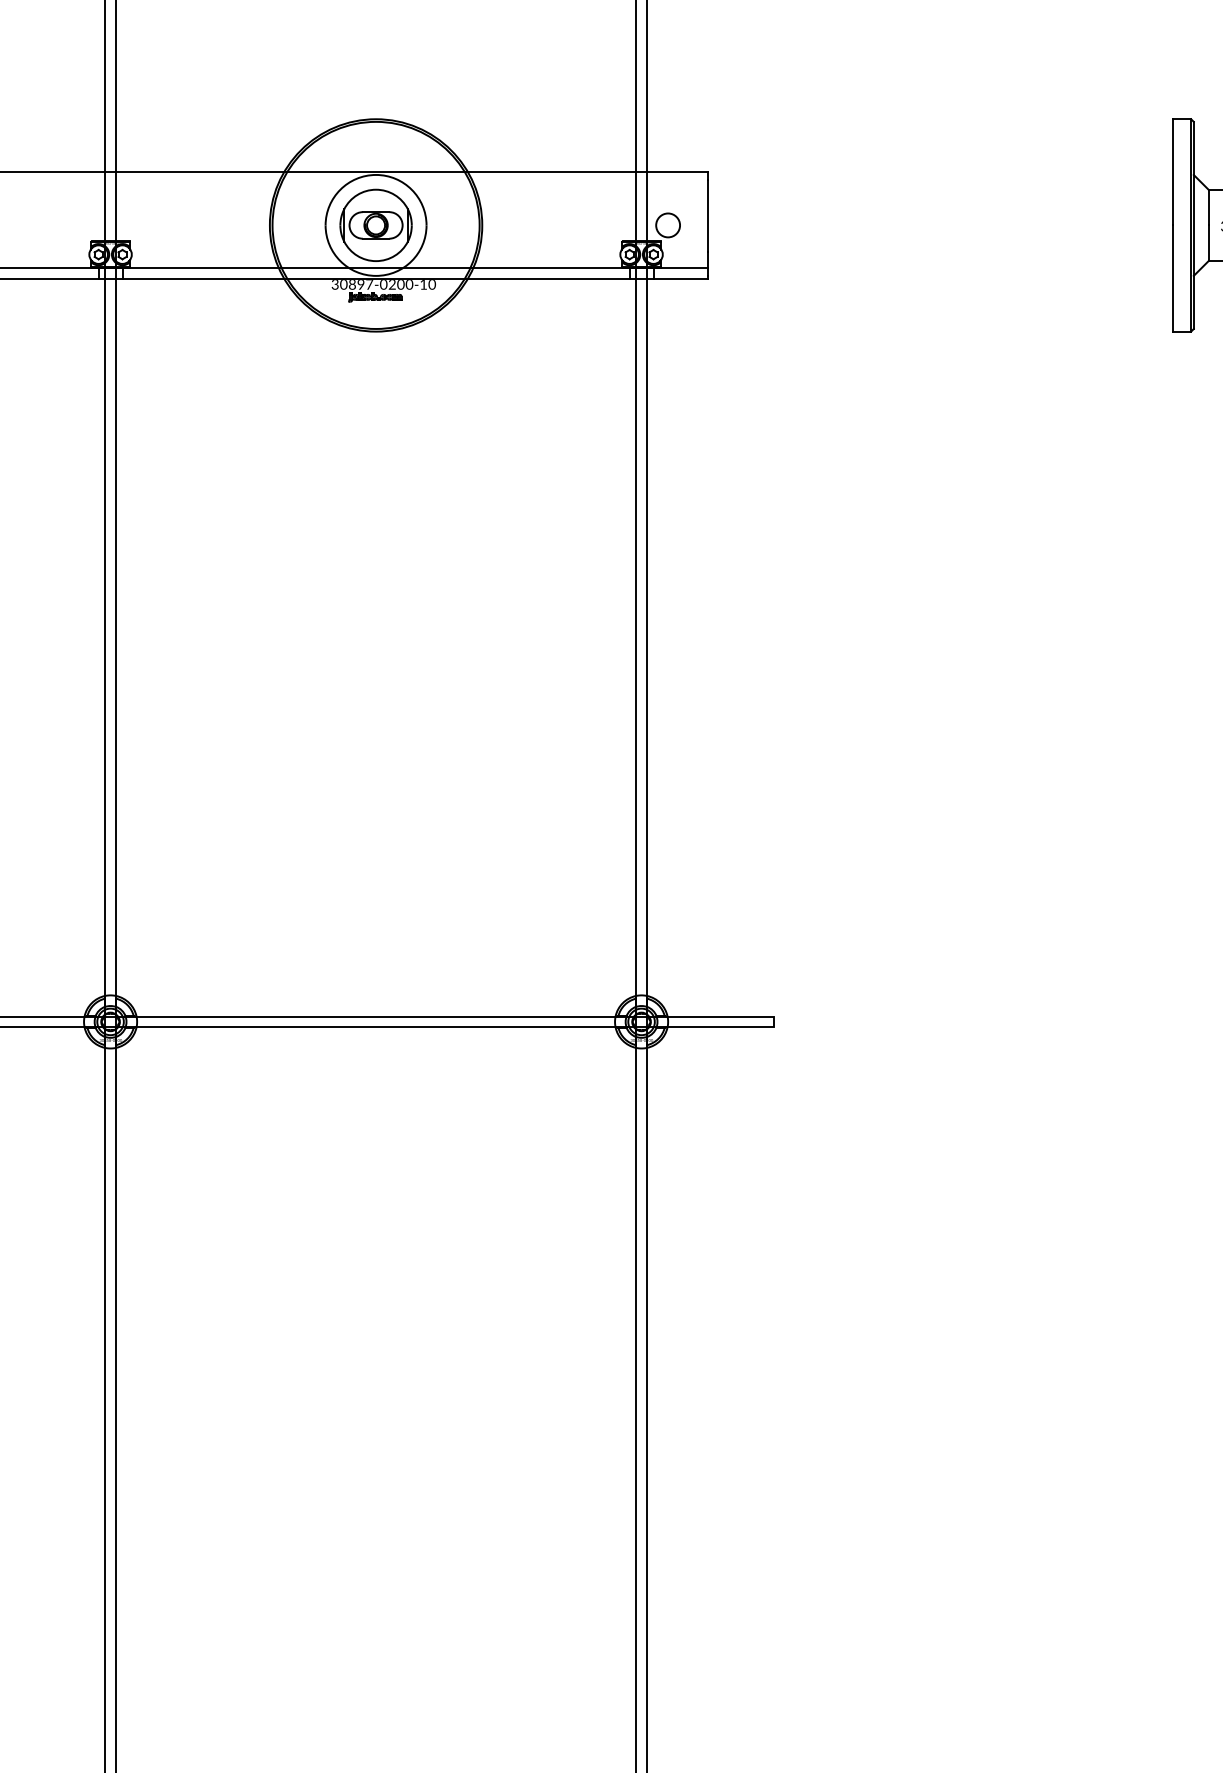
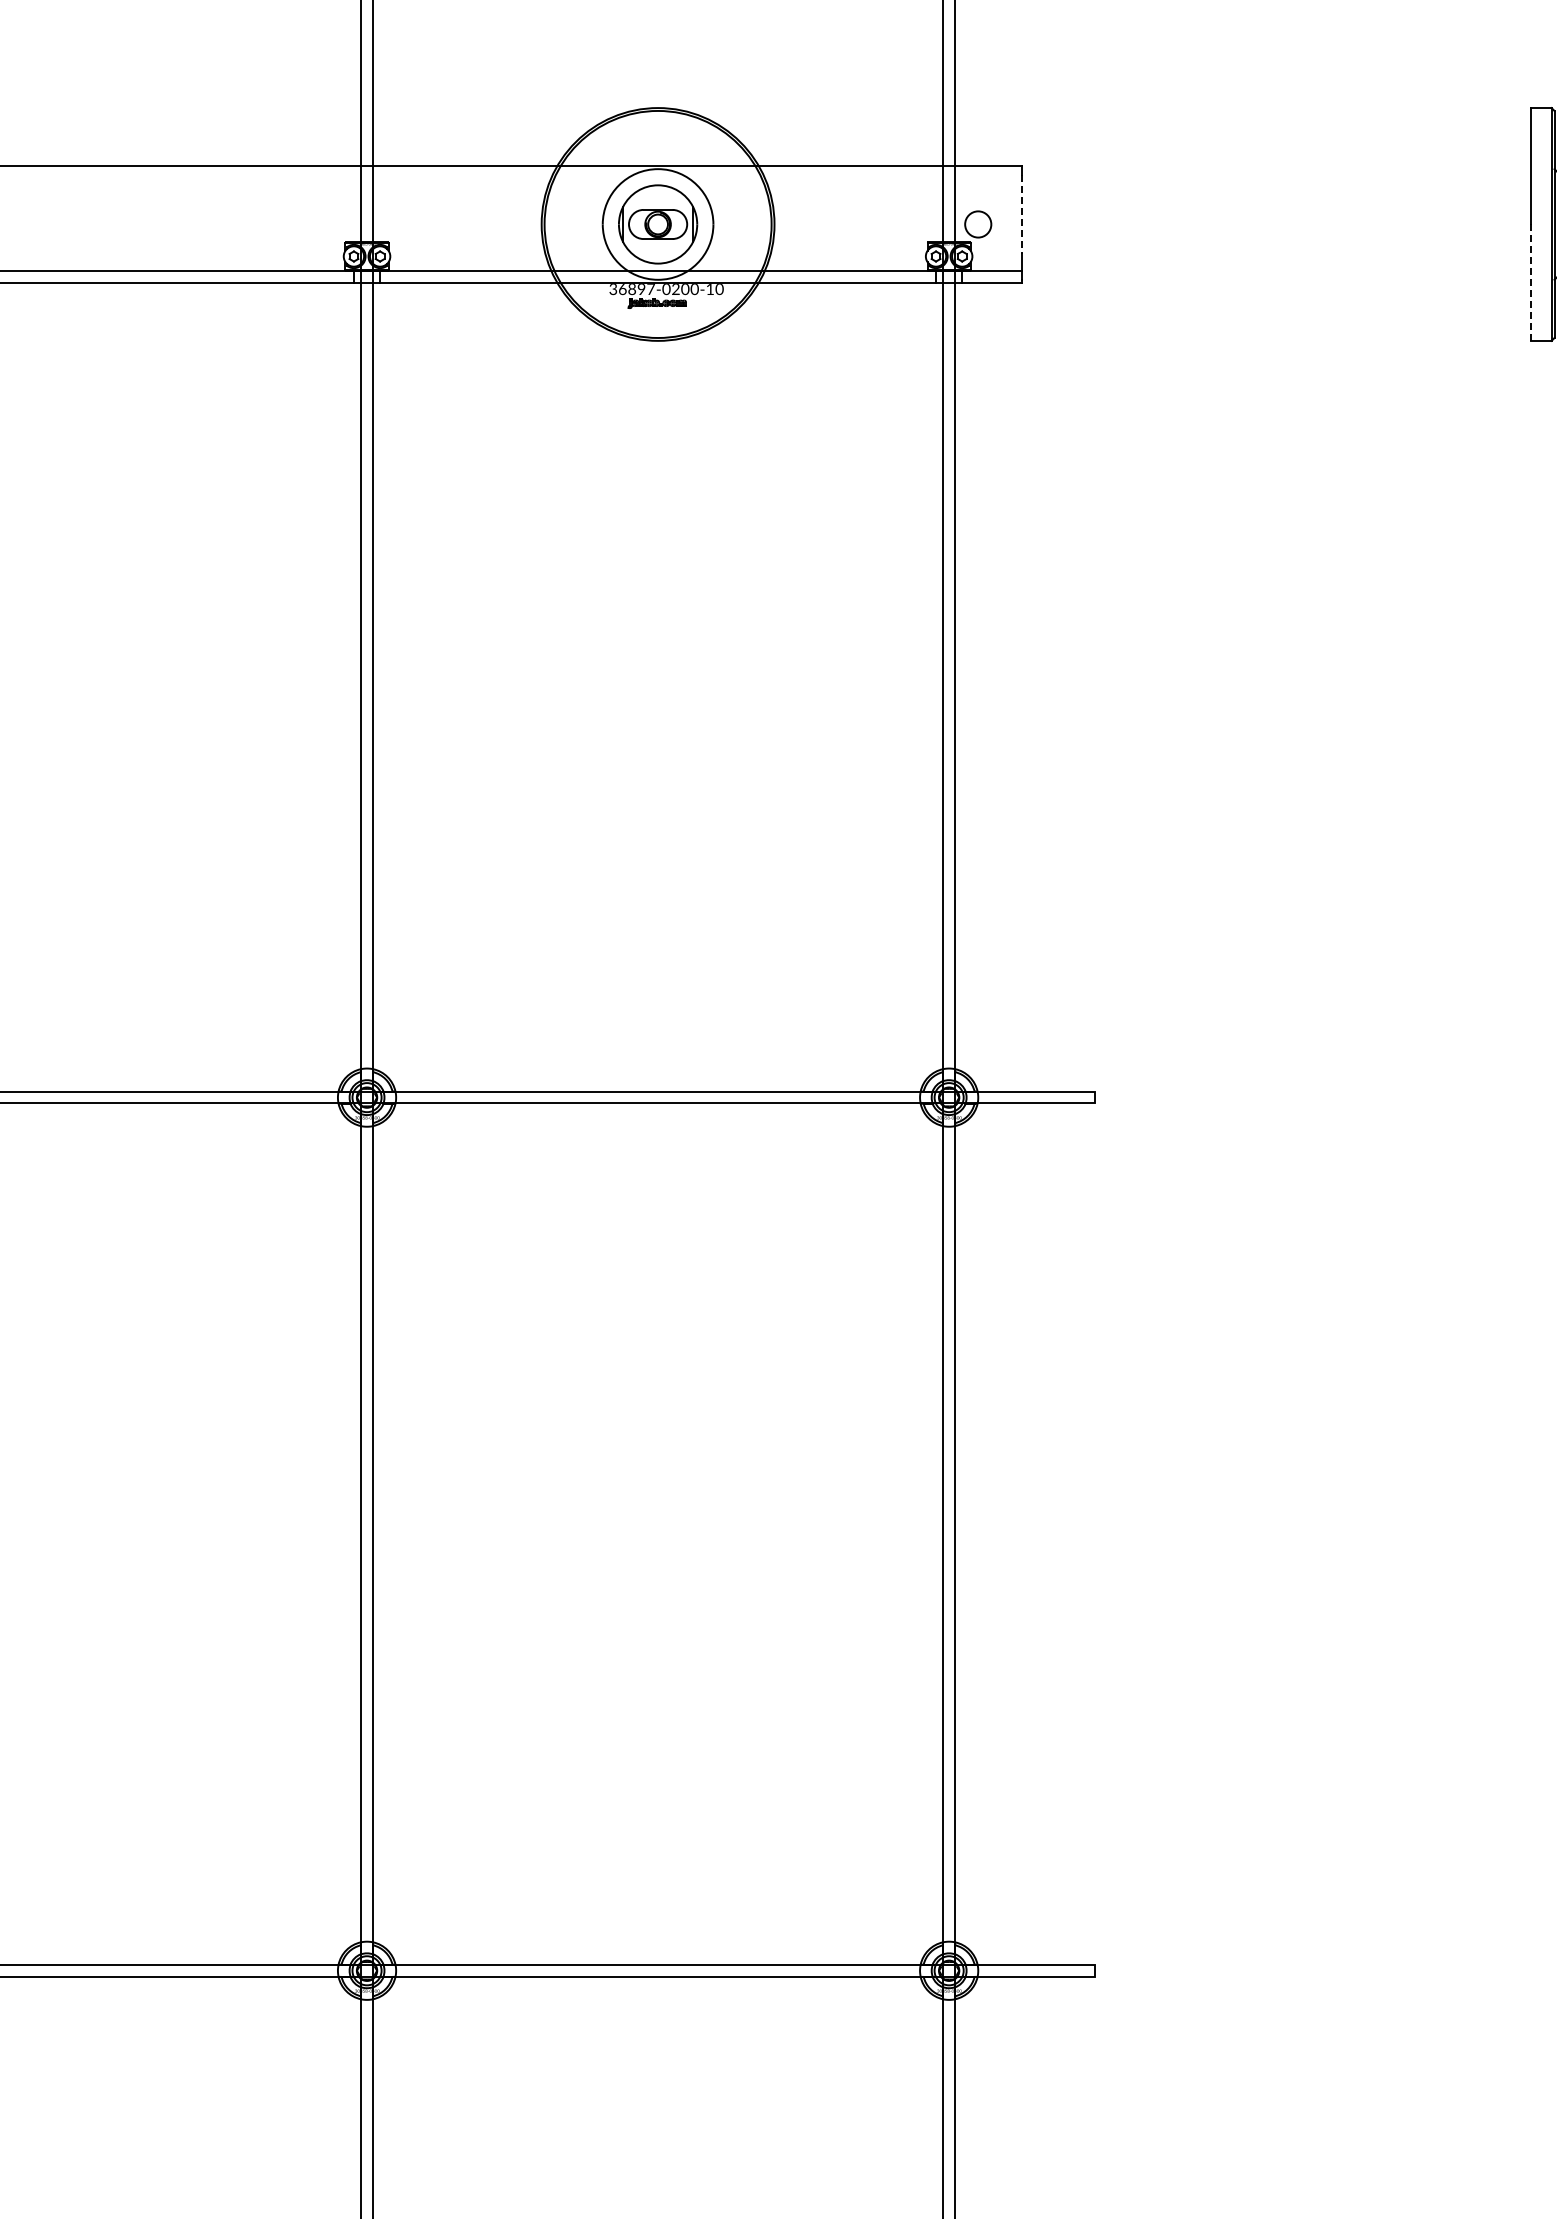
line: (707, 216) -> (1021, 214), solid -> dashed
line: (1172, 278) -> (1531, 282), solid -> dashed
text: (343, 284) -> (622, 289), 30897-0200-10 -> 36897-0200-10

